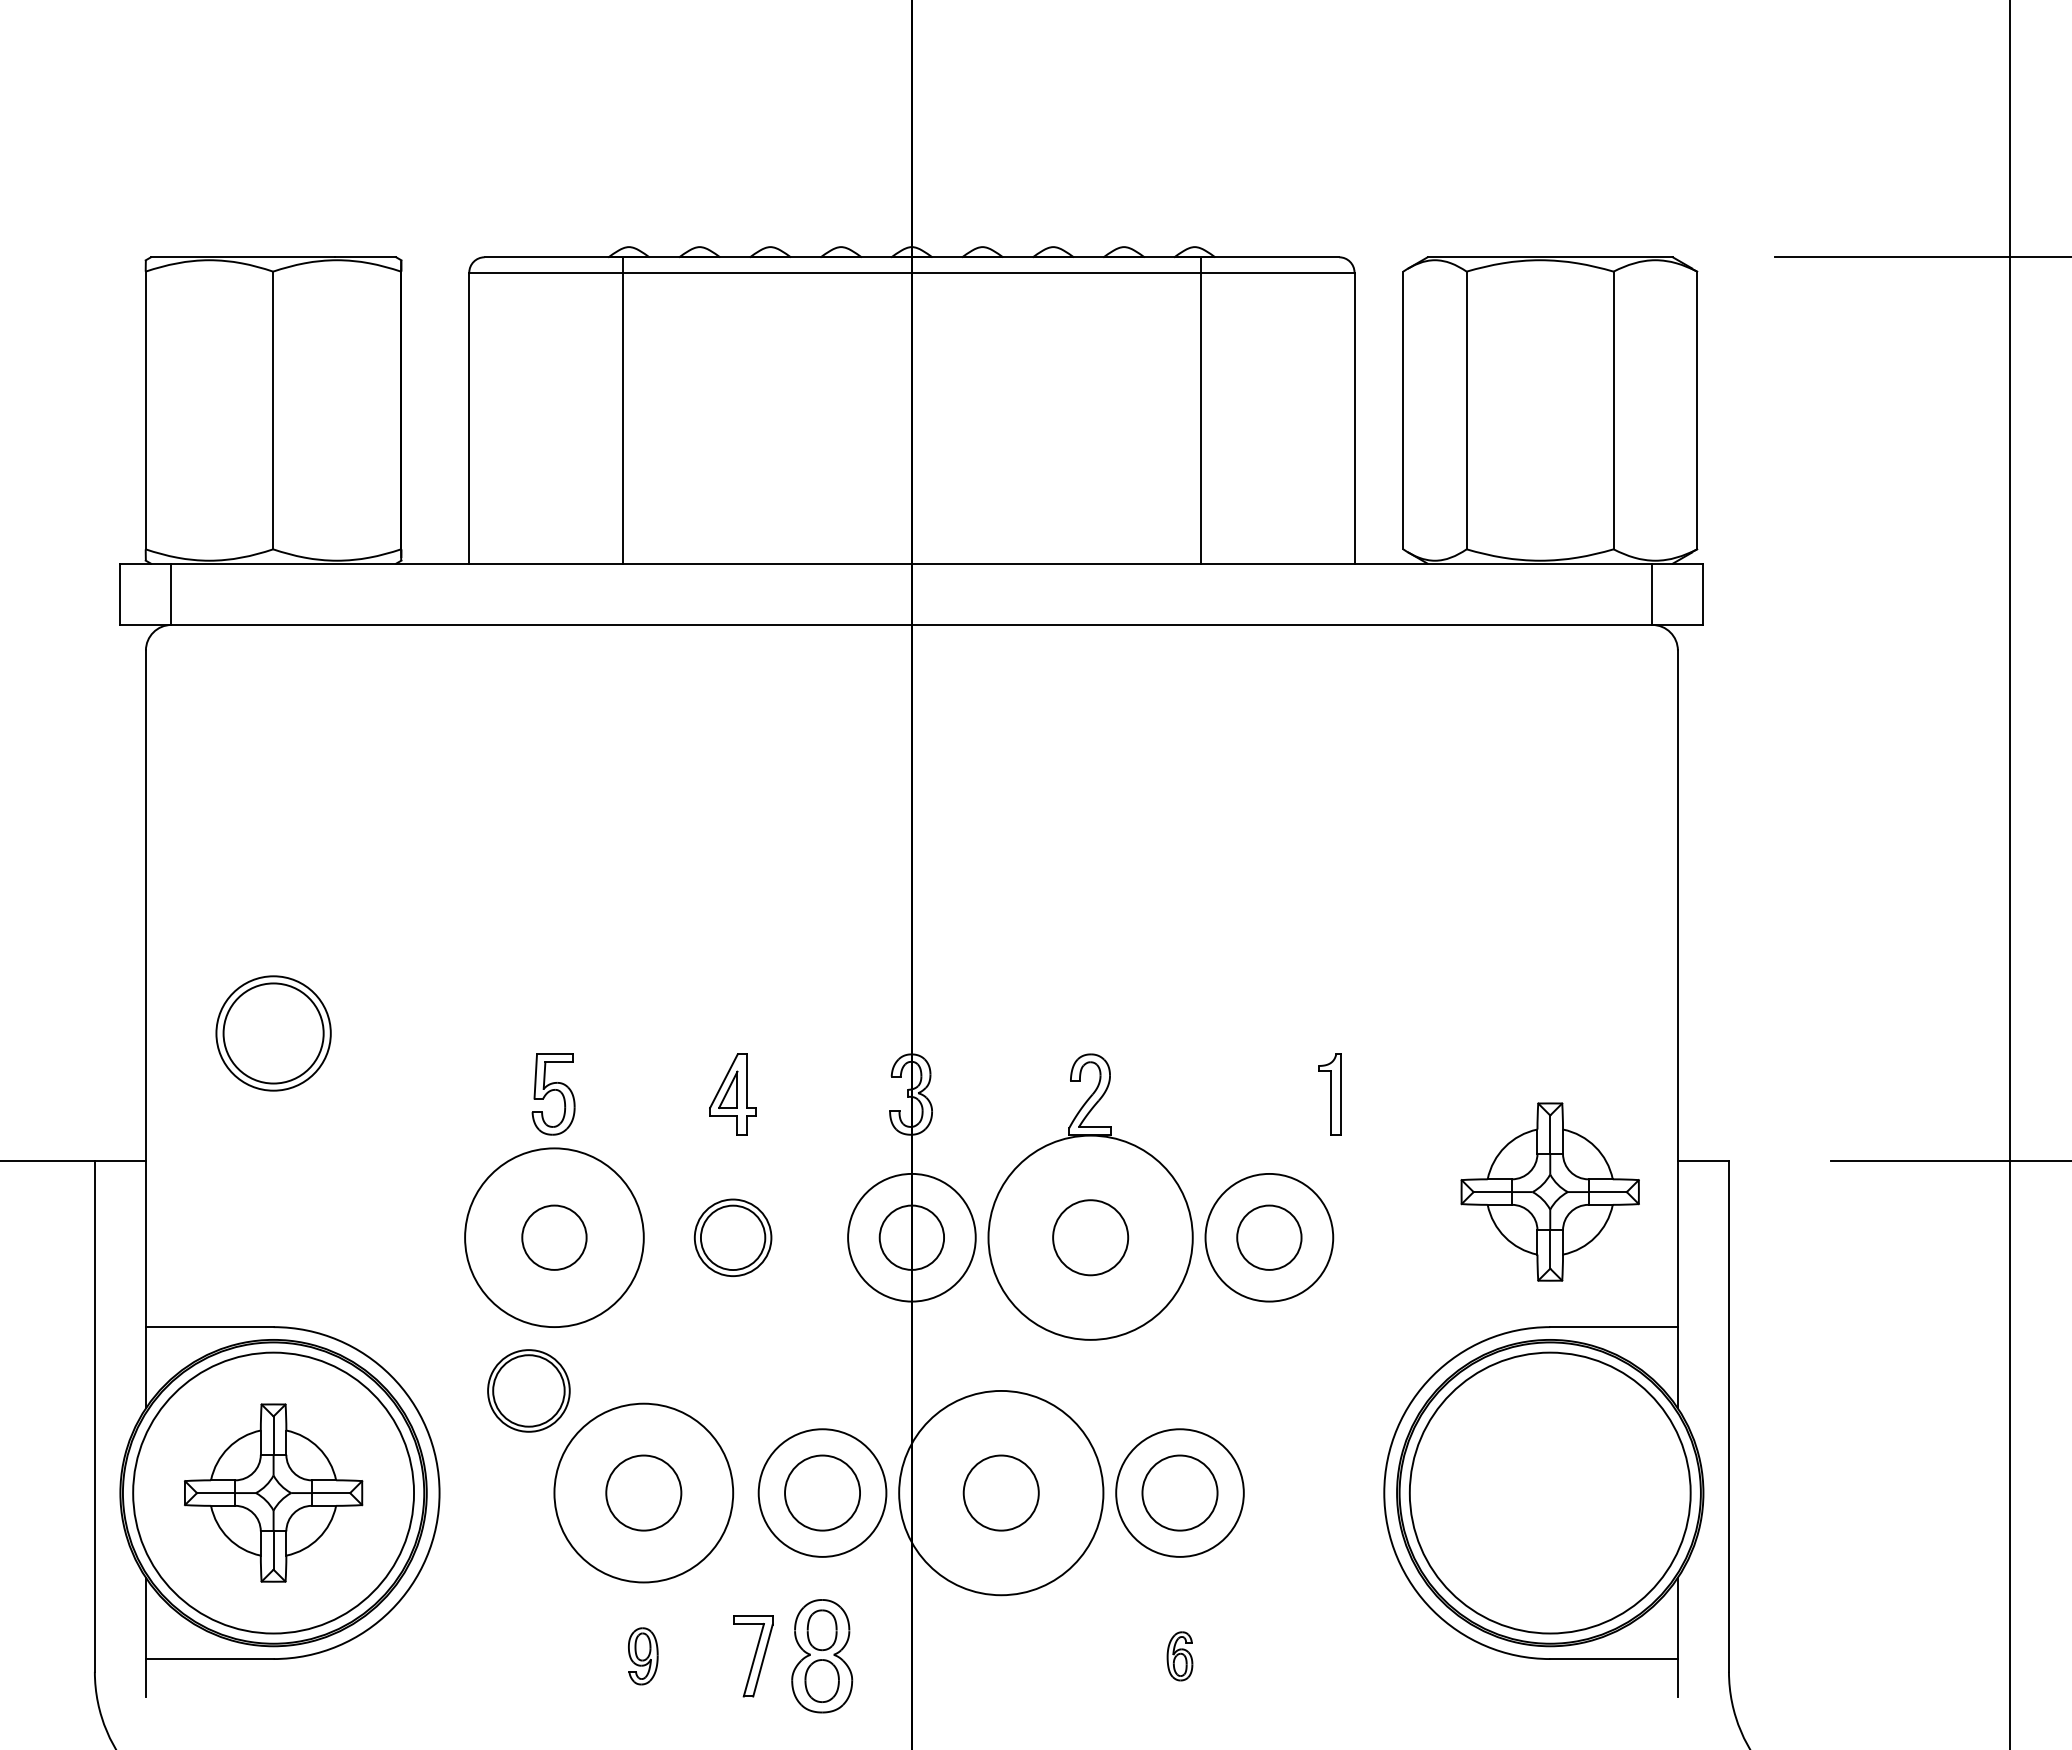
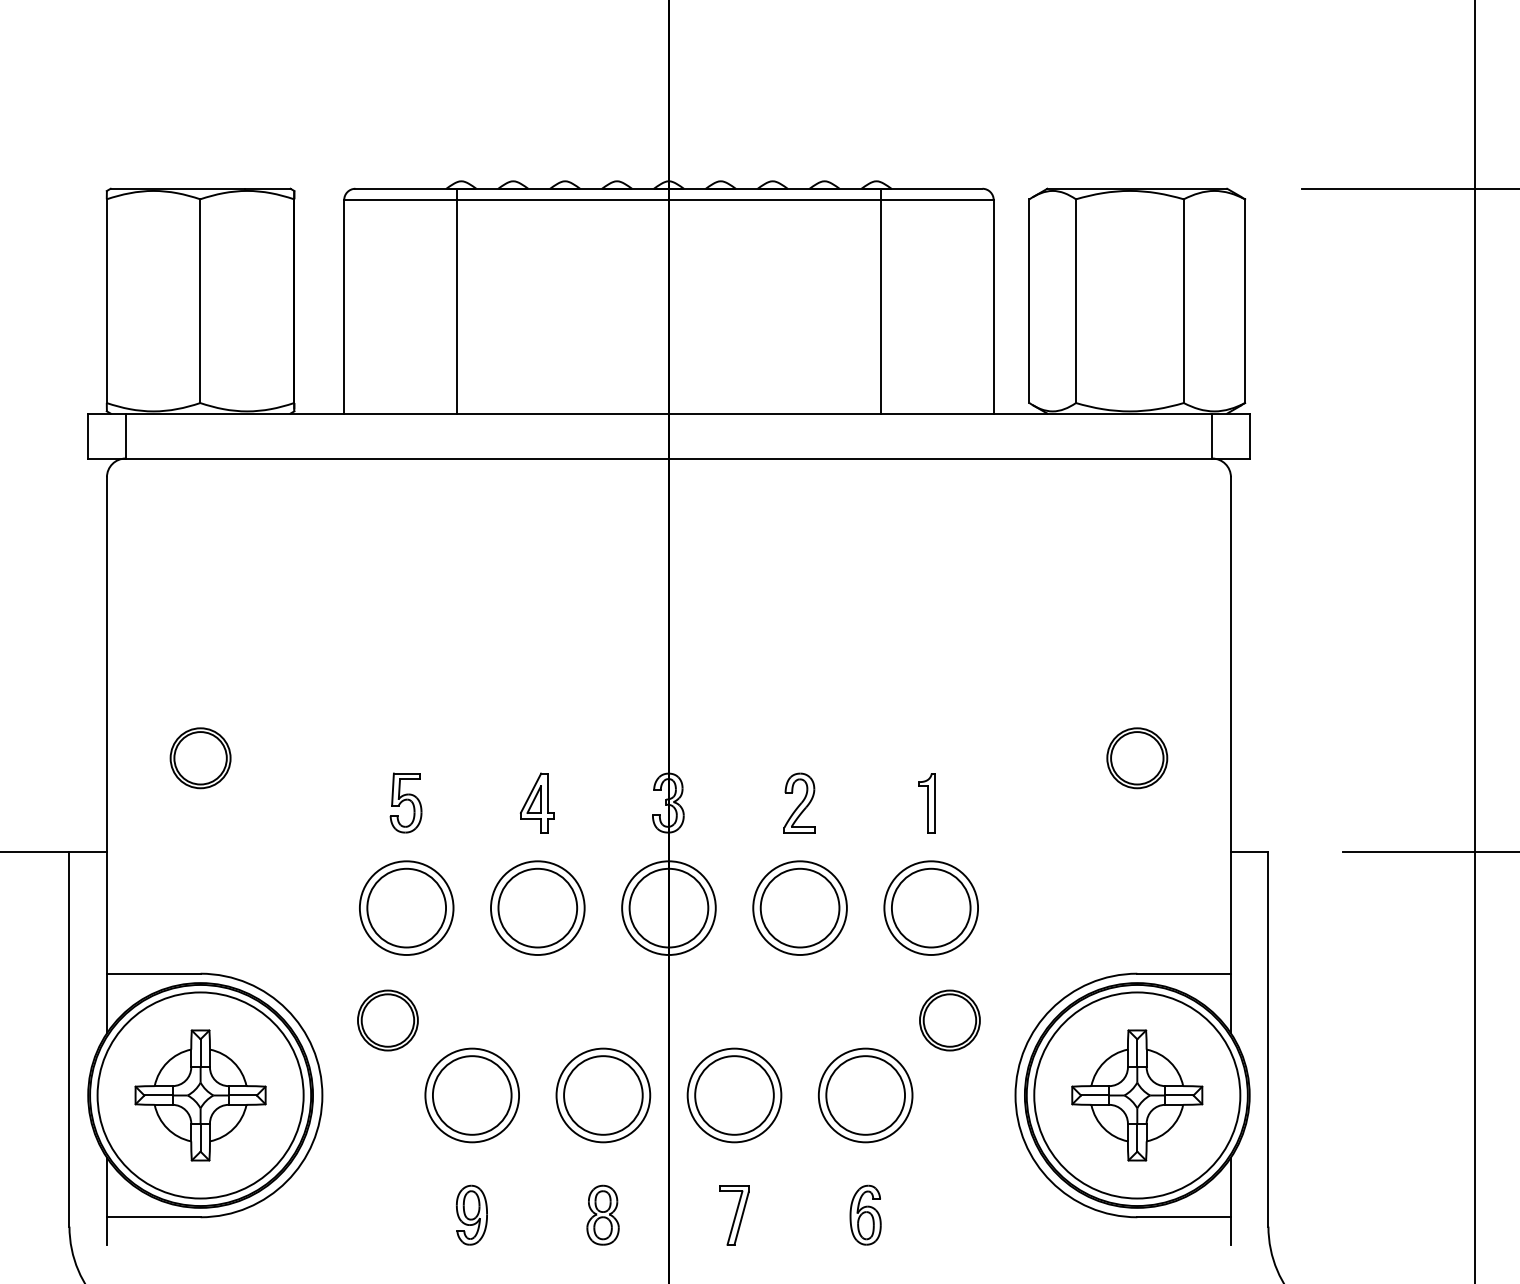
part: (273, 1033) -> (200, 758), size x0.71
part: (1549, 1033) -> (1136, 758), added
part: (1329, 1094) -> (926, 803), moved
part: (1549, 1191) -> (1136, 1095), moved
circle: (554, 1237) -> (406, 907), size x0.71
circle: (554, 1237) -> (406, 907), size x1.67
part: (732, 1237) -> (537, 907), size x1.67
circle: (911, 1237) -> (668, 907), size x1.67
circle: (1090, 1237) -> (799, 907), size x0.62
circle: (1090, 1237) -> (799, 907), size x1.43
circle: (1269, 1237) -> (931, 907), size x1.67
part: (1294, 1390) -> (949, 1020), added
circle: (643, 1492) -> (472, 1095), size x0.71
circle: (643, 1492) -> (472, 1095), size x1.43
circle: (822, 1492) -> (603, 1095), size x1.43
circle: (1000, 1492) -> (733, 1095), size x1.43
circle: (1001, 1492) -> (734, 1095), size x0.62
circle: (1179, 1492) -> (865, 1095), size x1.43
part: (642, 1656) -> (471, 1215), size x1.43
part: (753, 1656) -> (734, 1215), moved
part: (821, 1656) -> (602, 1215), size x0.71
part: (1179, 1656) -> (865, 1215), size x1.67

